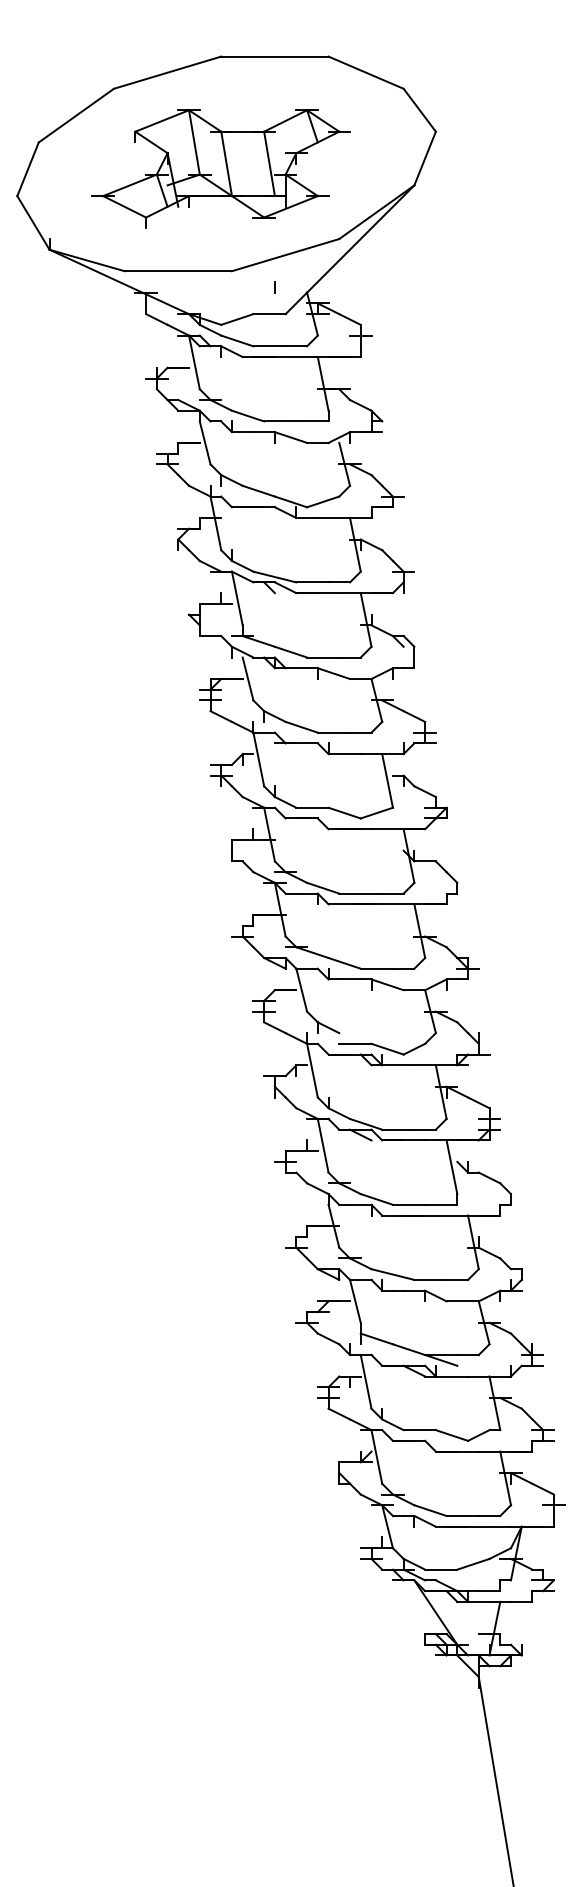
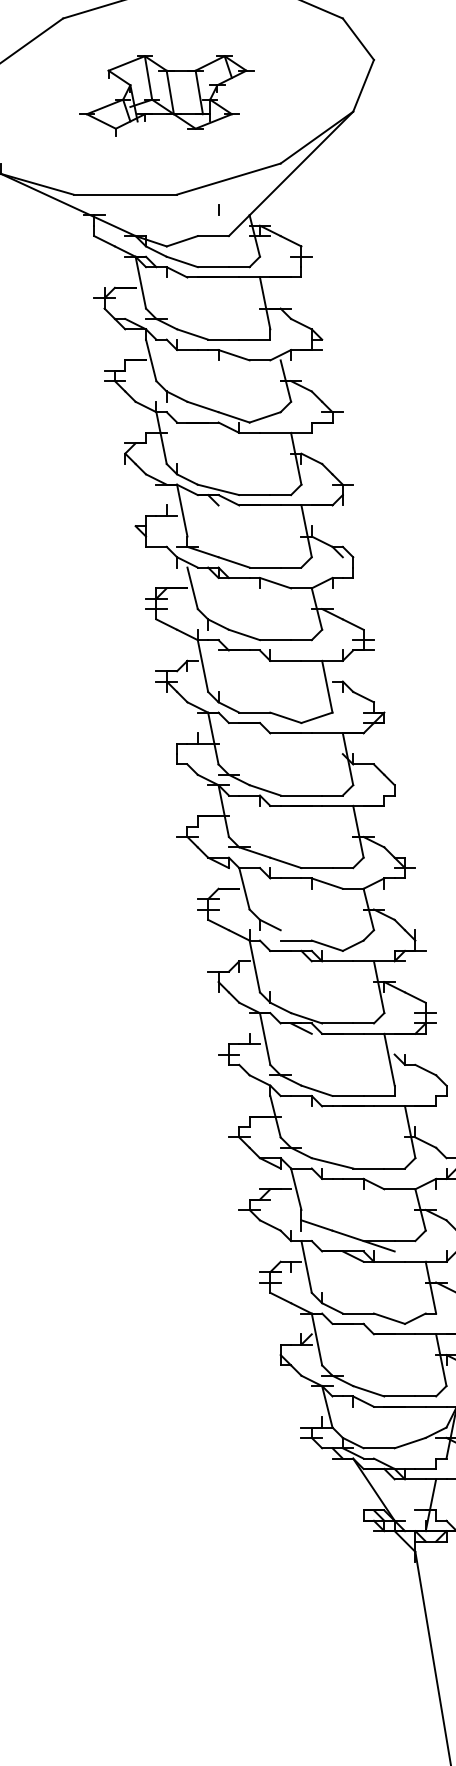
part: (220, 168) -> (166, 95), size x0.7

